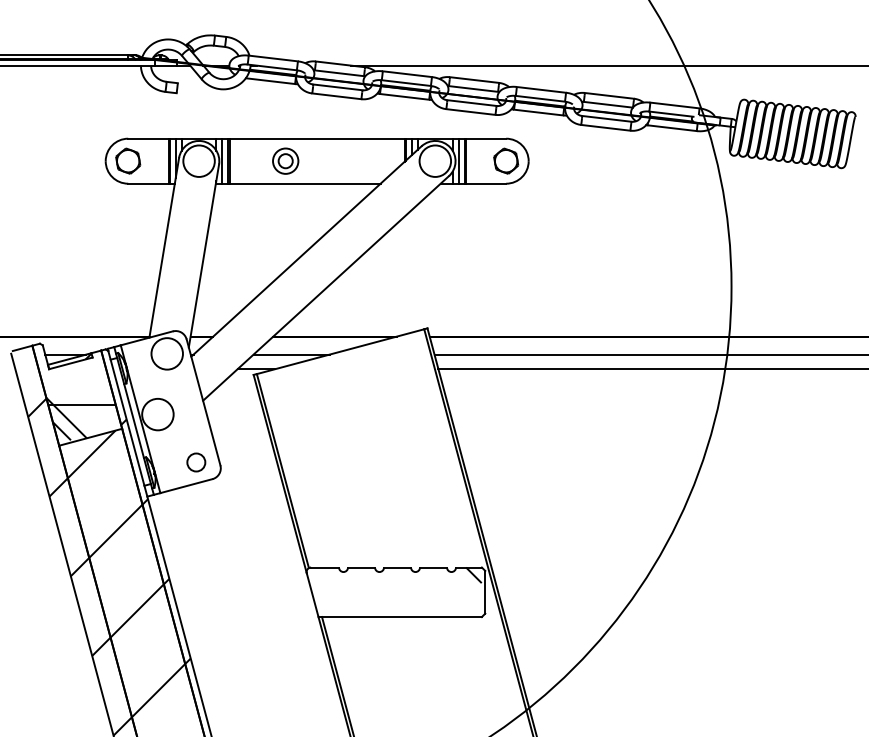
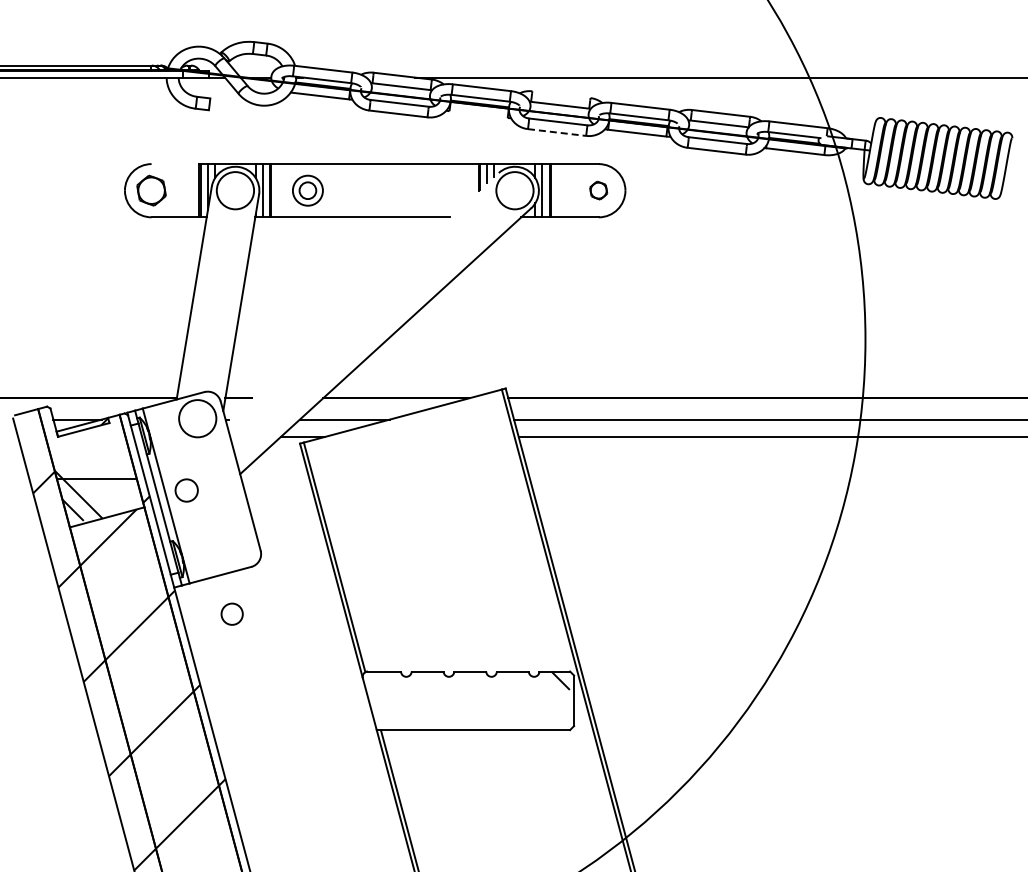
line: (474, 79) -> (561, 94), removed
line: (404, 96) -> (478, 114), removed
line: (471, 112) -> (557, 132), solid -> dashed
line: (148, 139) -> (175, 164), removed
part: (285, 161) -> (307, 190), moved
part: (505, 161) -> (598, 190), size x0.6
line: (306, 251) -> (362, 297), removed
circle: (157, 414) -> (186, 490), size x0.6
circle: (195, 461) -> (231, 613), moved

